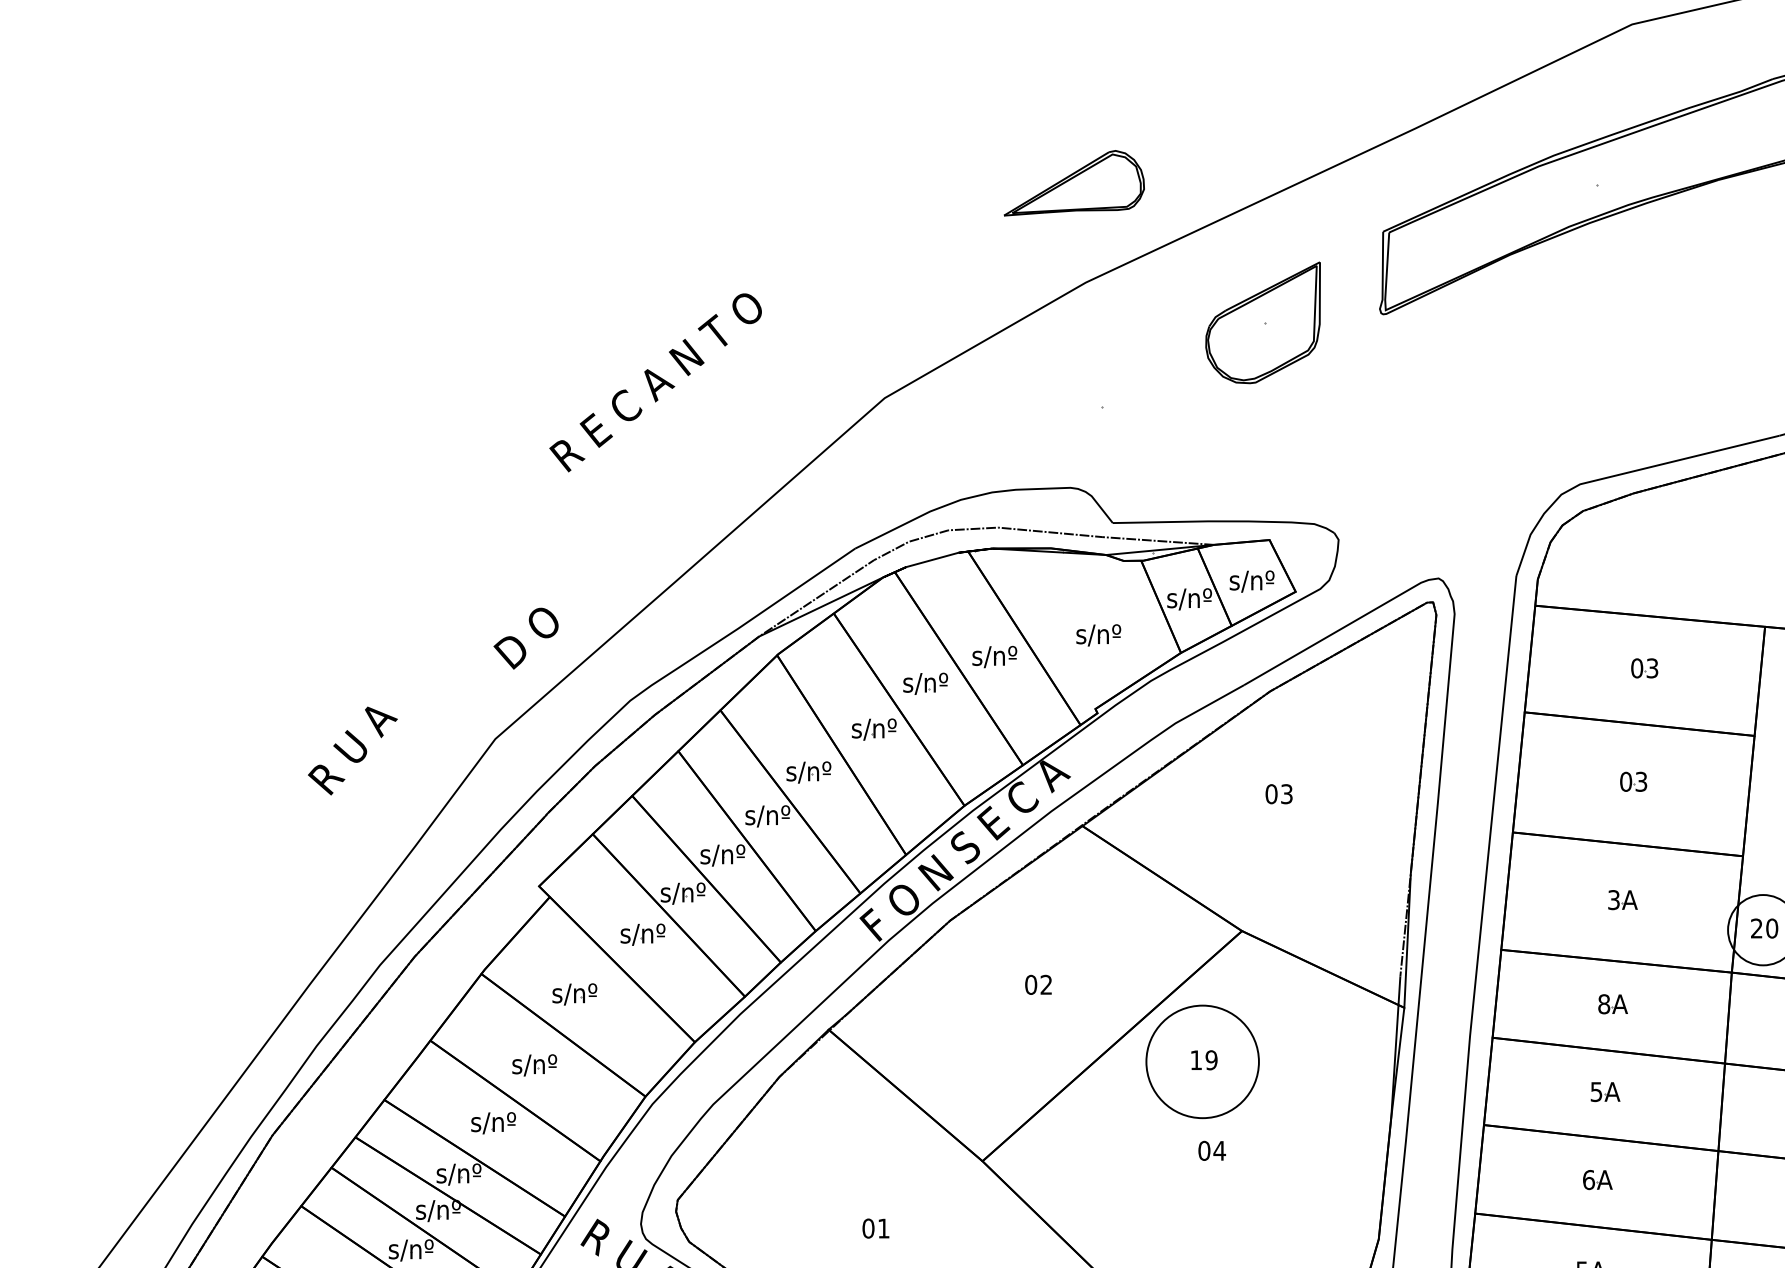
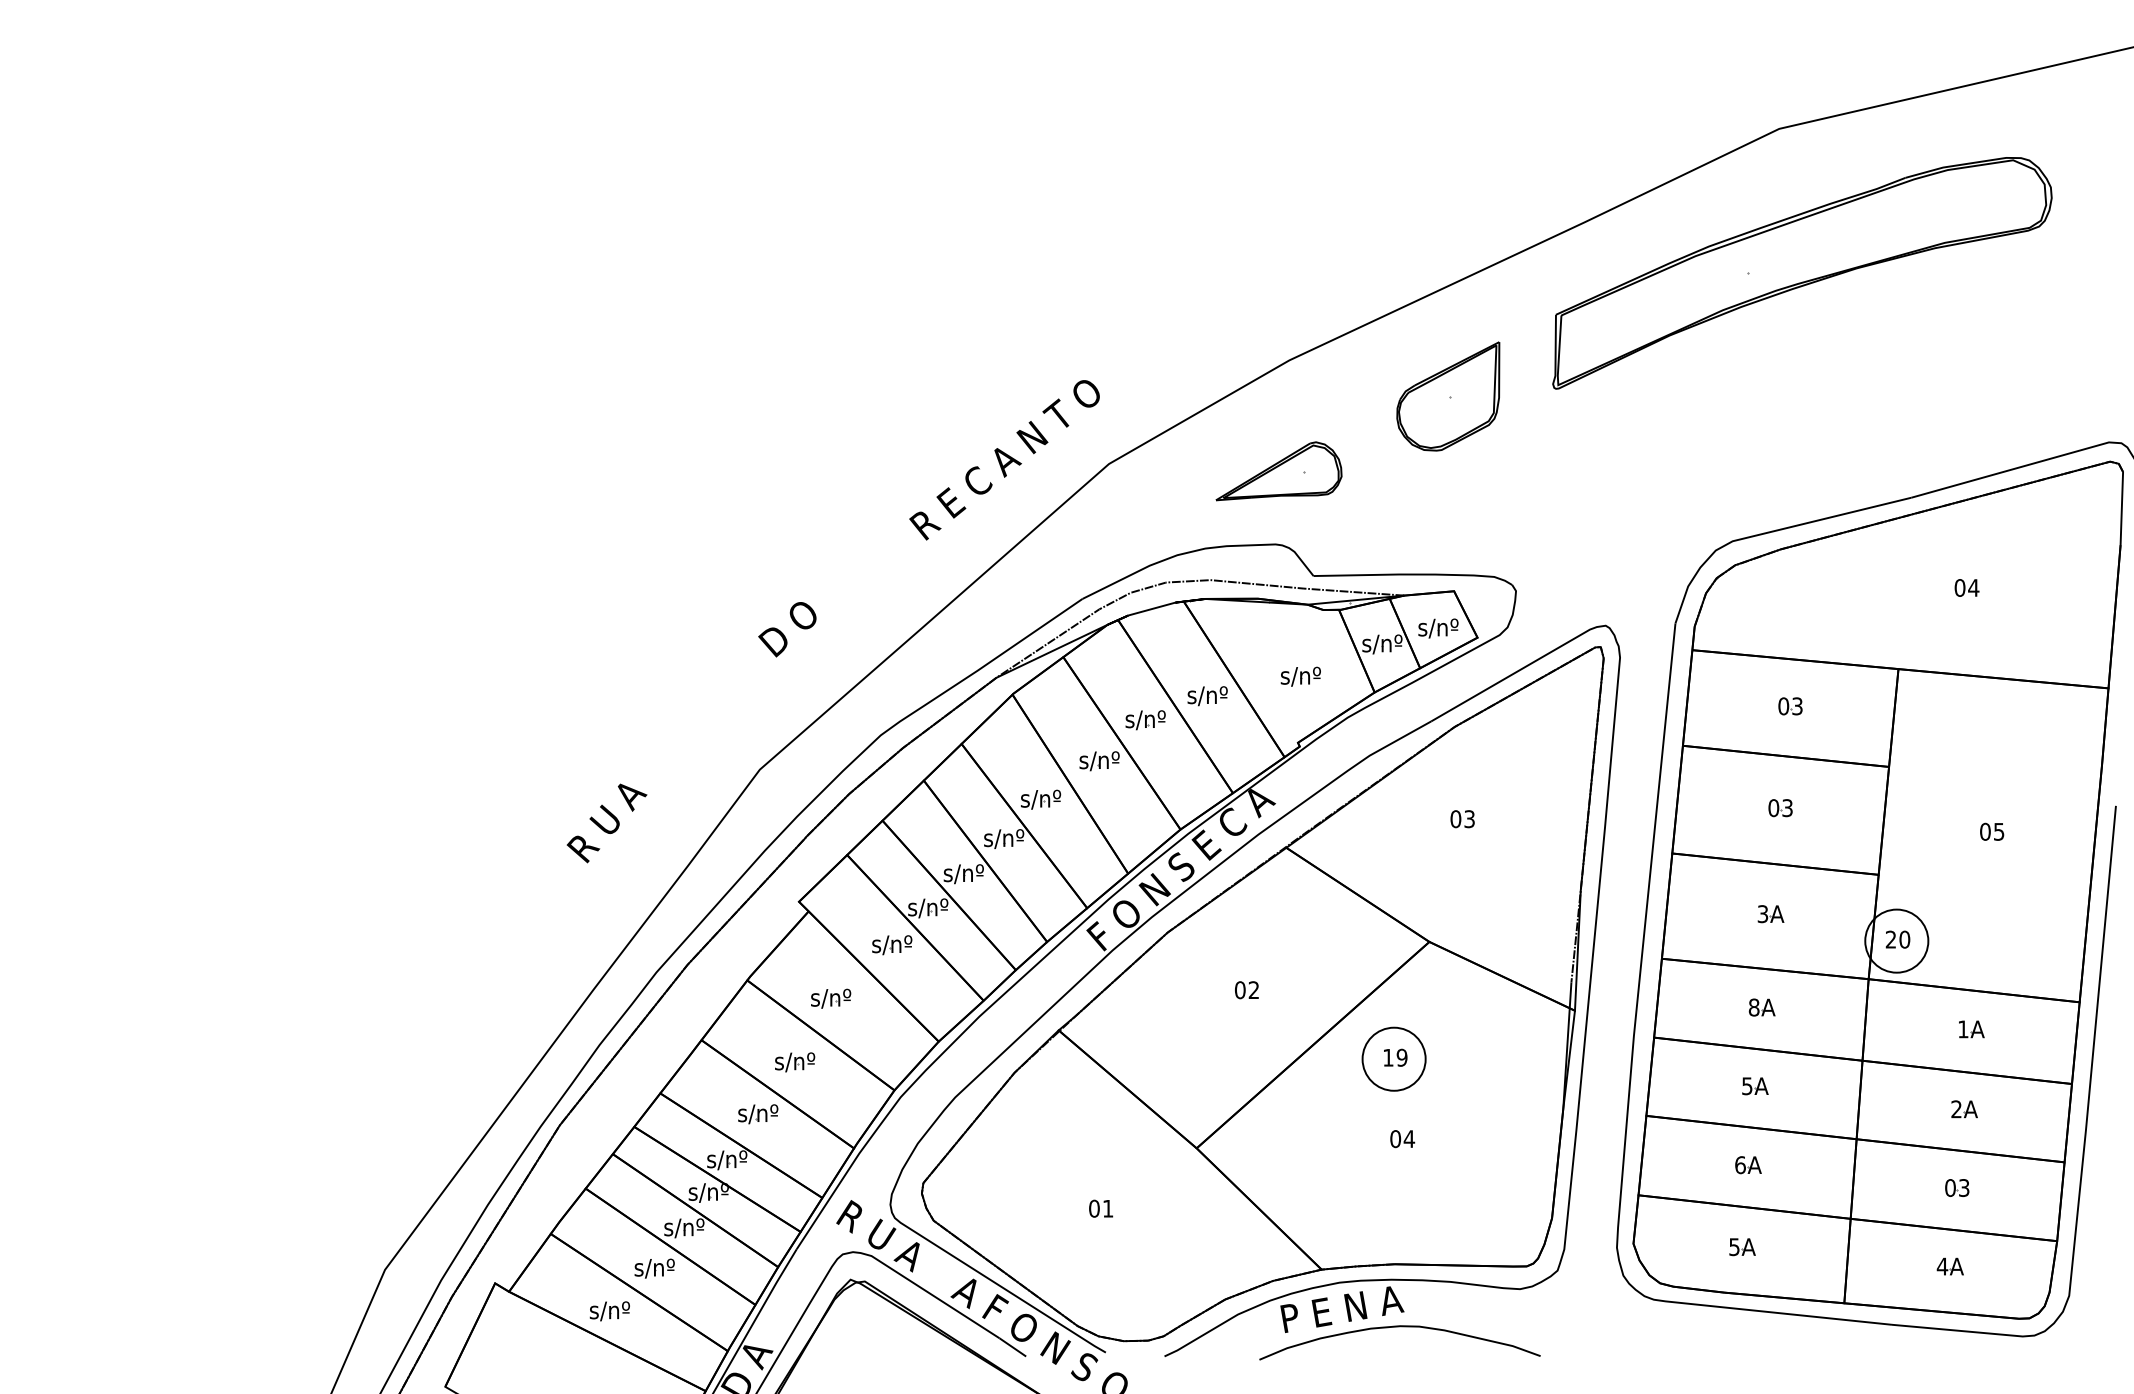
part: (1073, 183) -> (1278, 471), moved
text: (655, 383) -> (1004, 460), moved
text: (526, 638) -> (787, 629), moved
text: (352, 751) -> (606, 823), moved
circle: (1201, 1061) -> (1393, 1058), size x0.62

